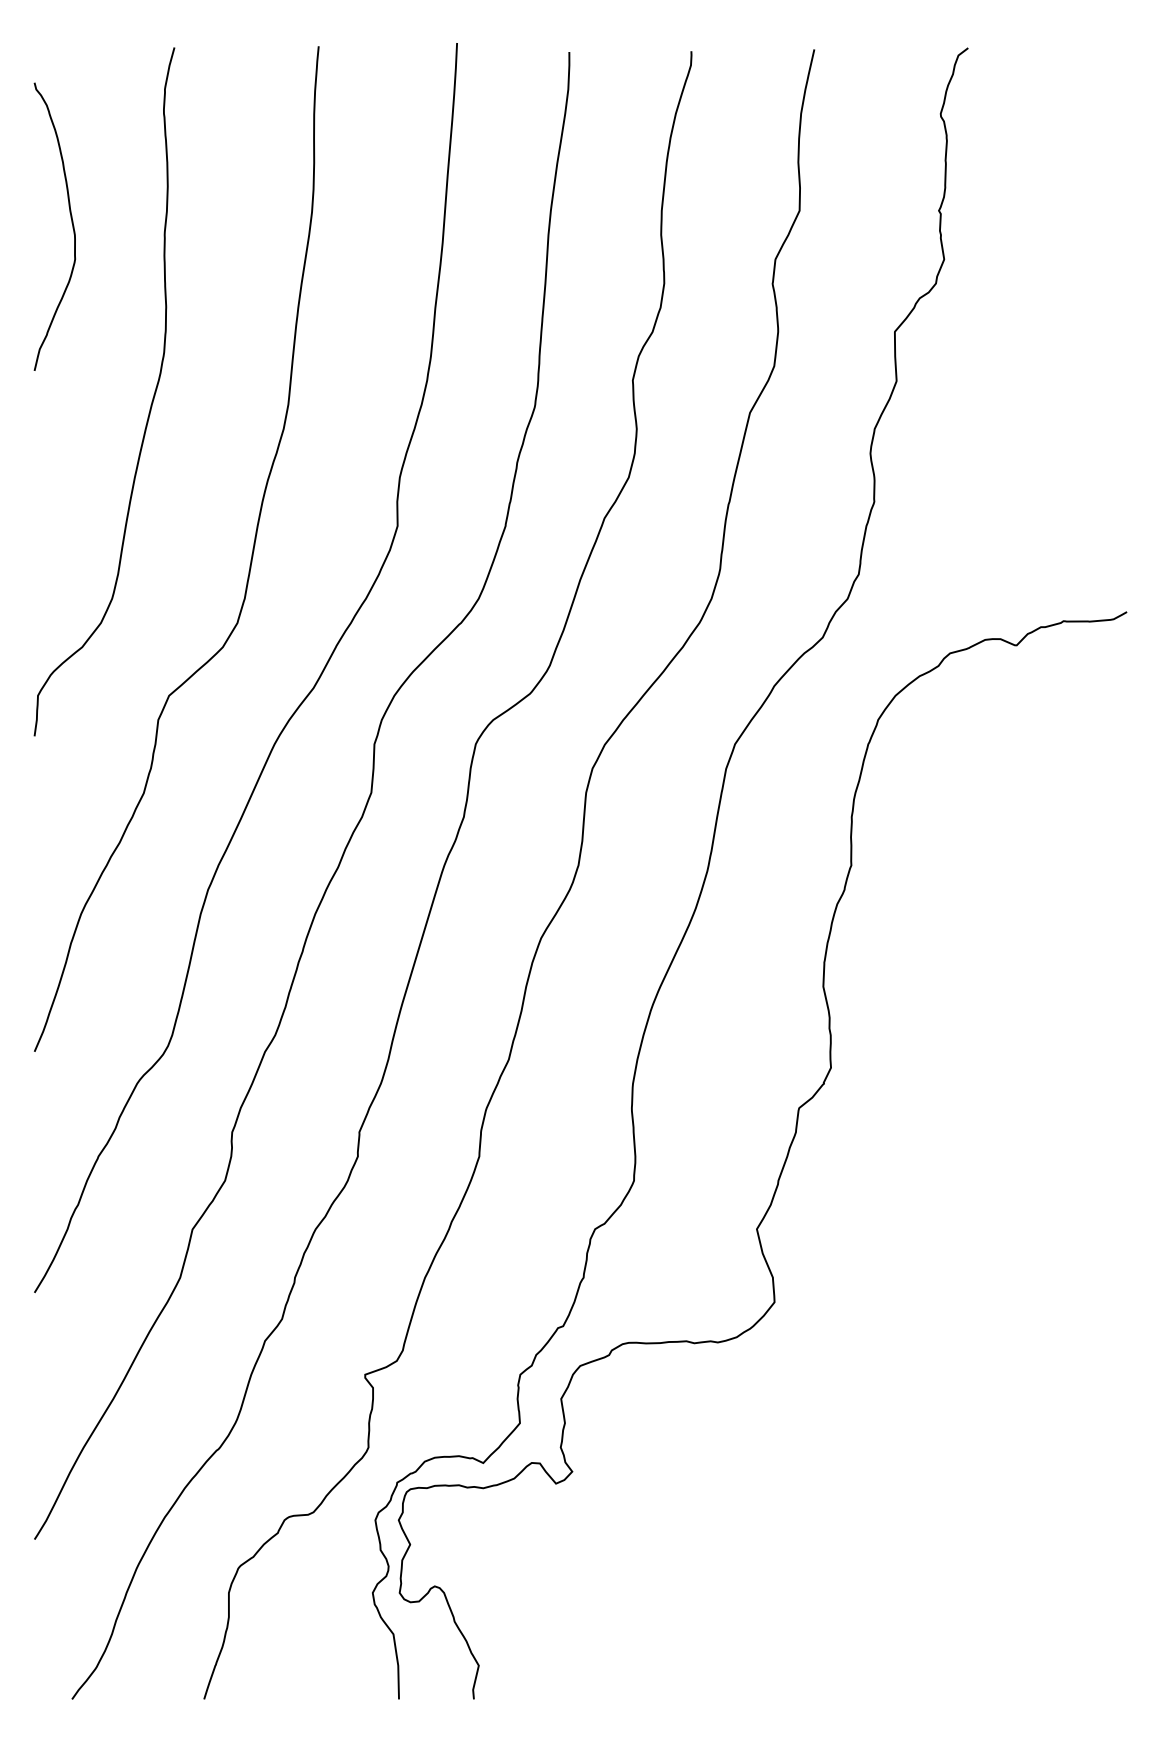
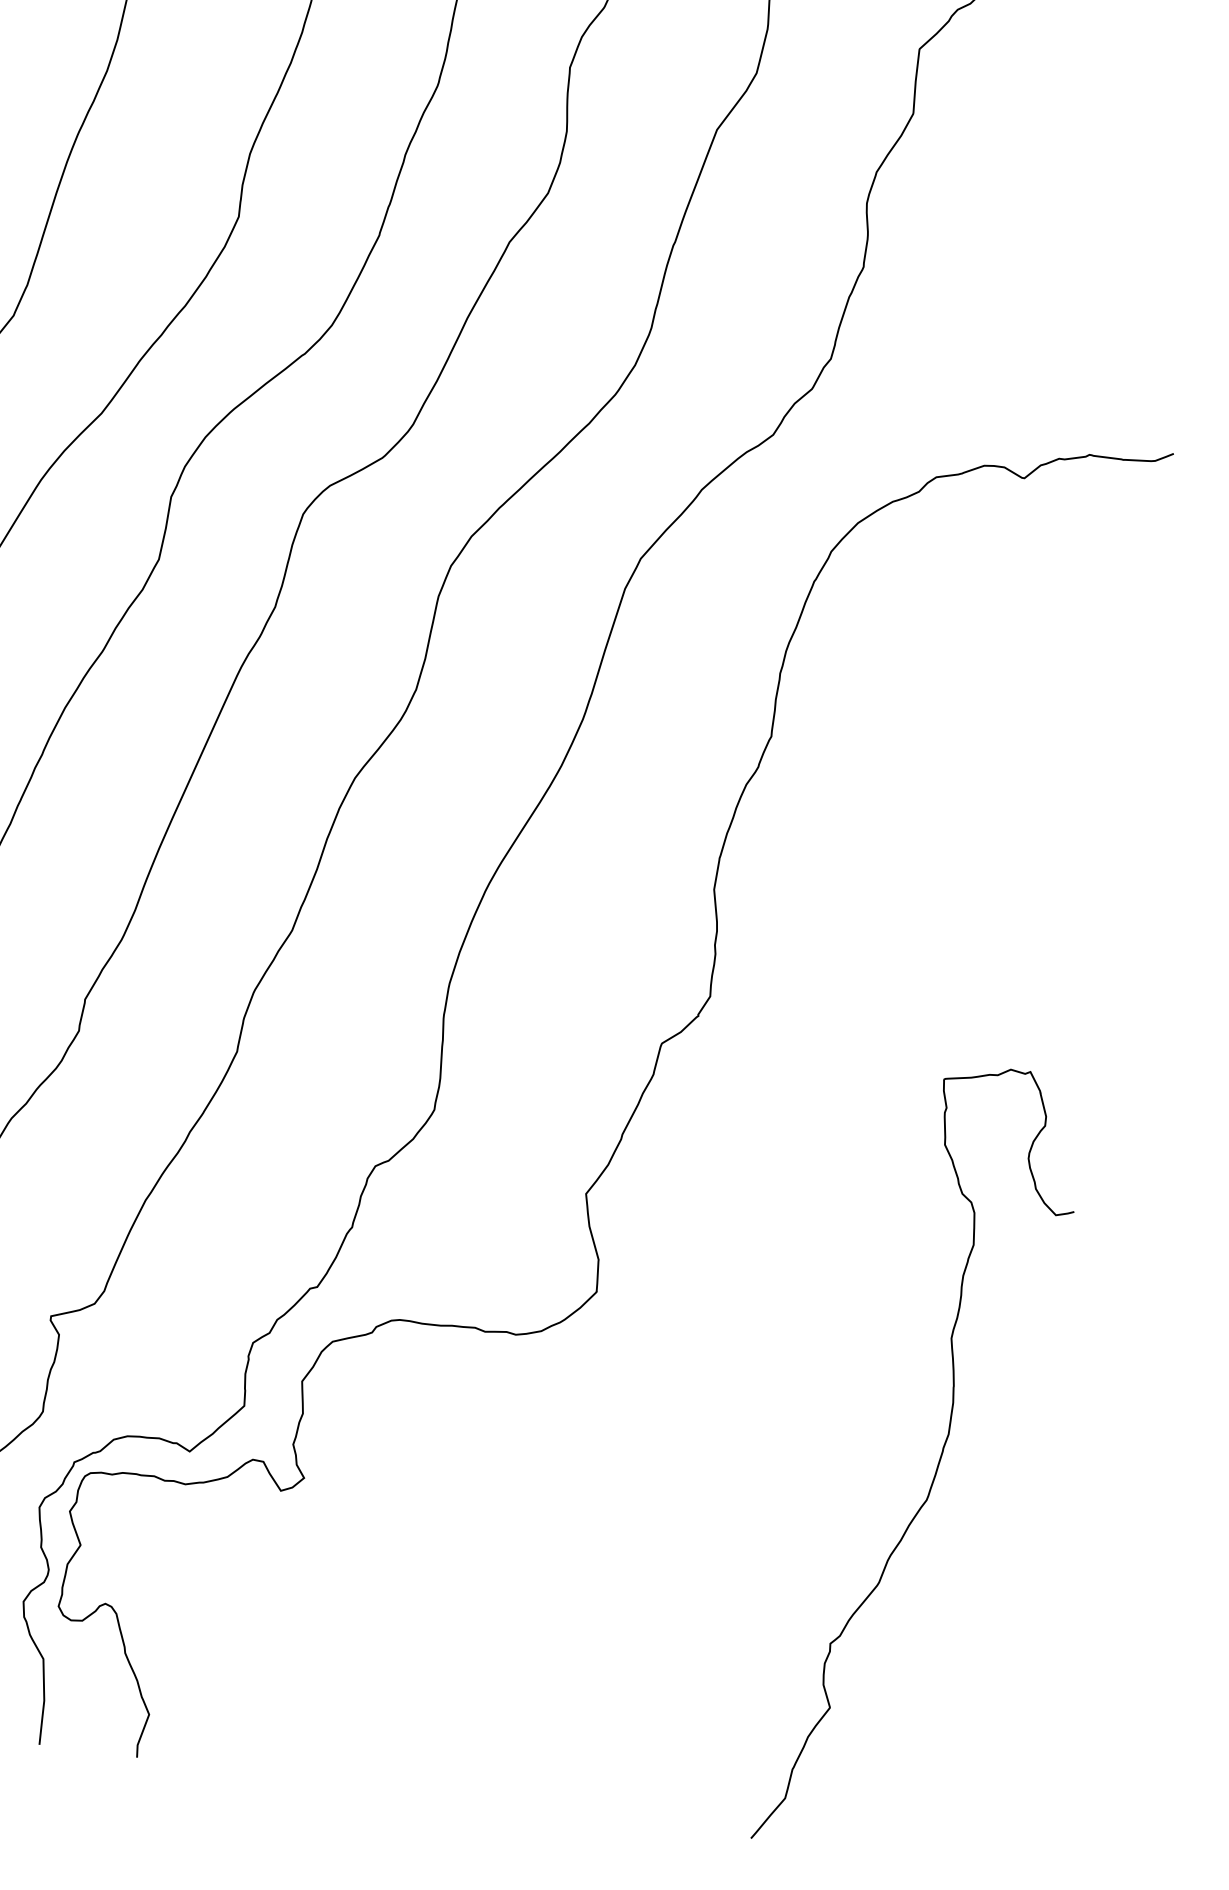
curve: (1048, 1399) -> (936, 1465), added

